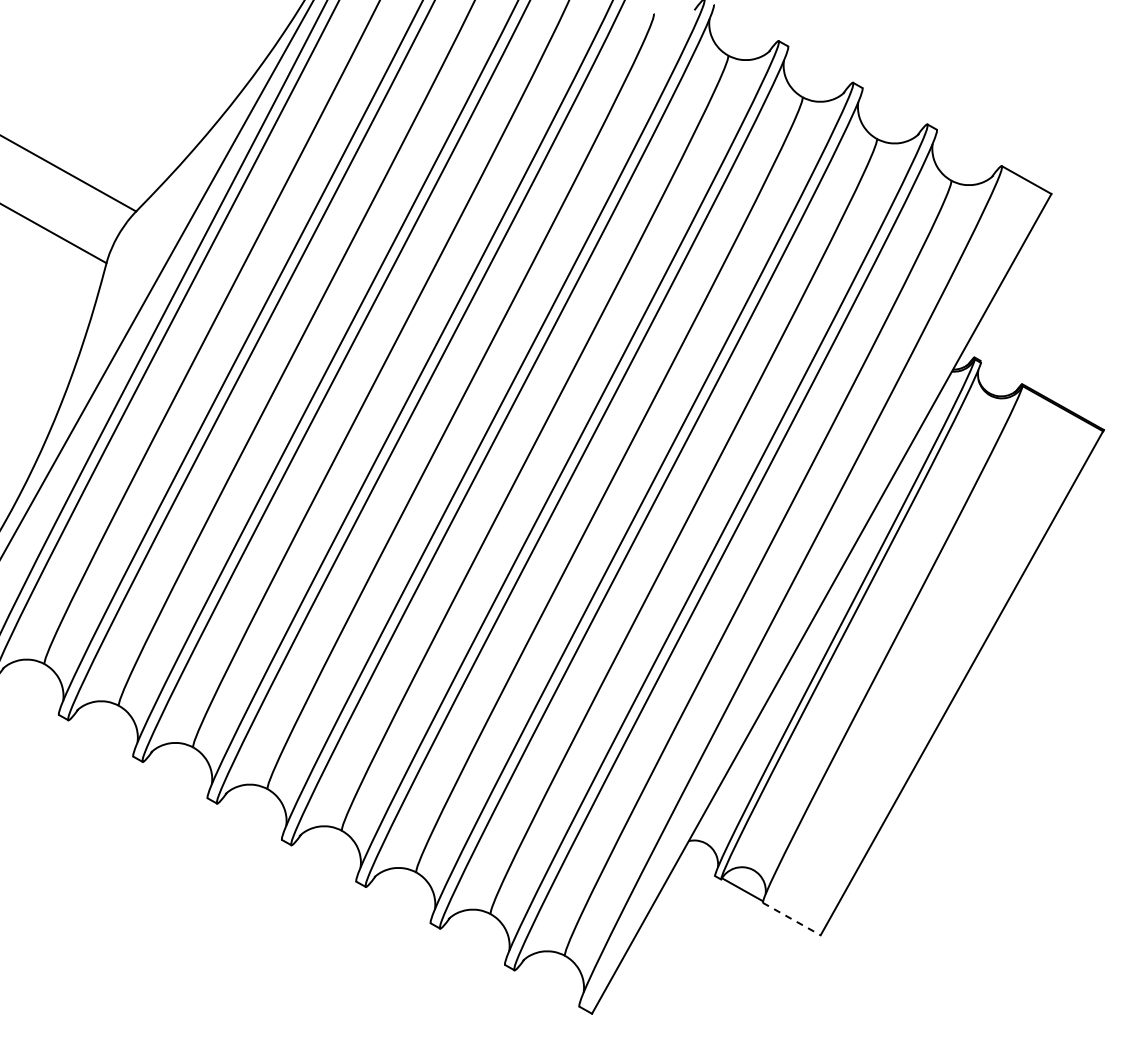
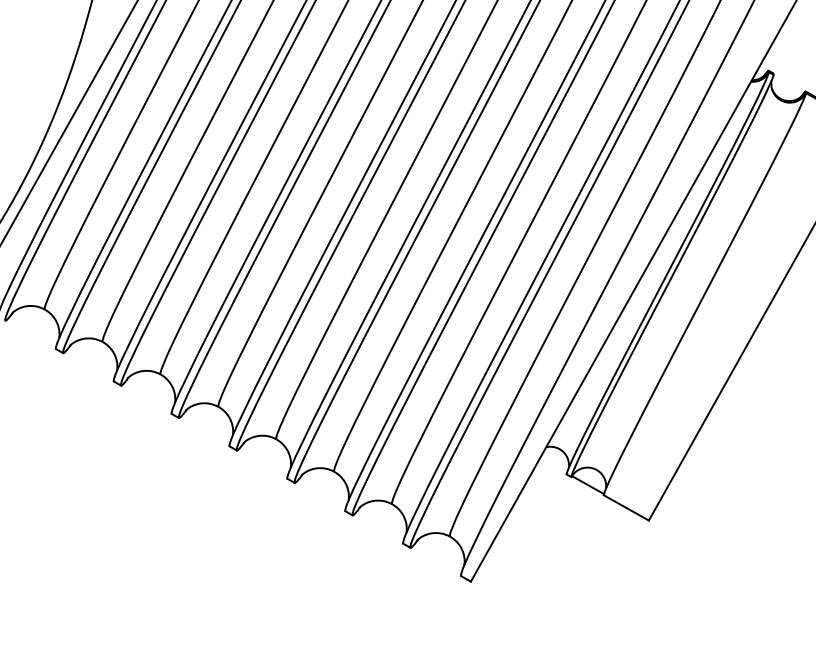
line: (792, 919) -> (626, 508), dashed -> solid

